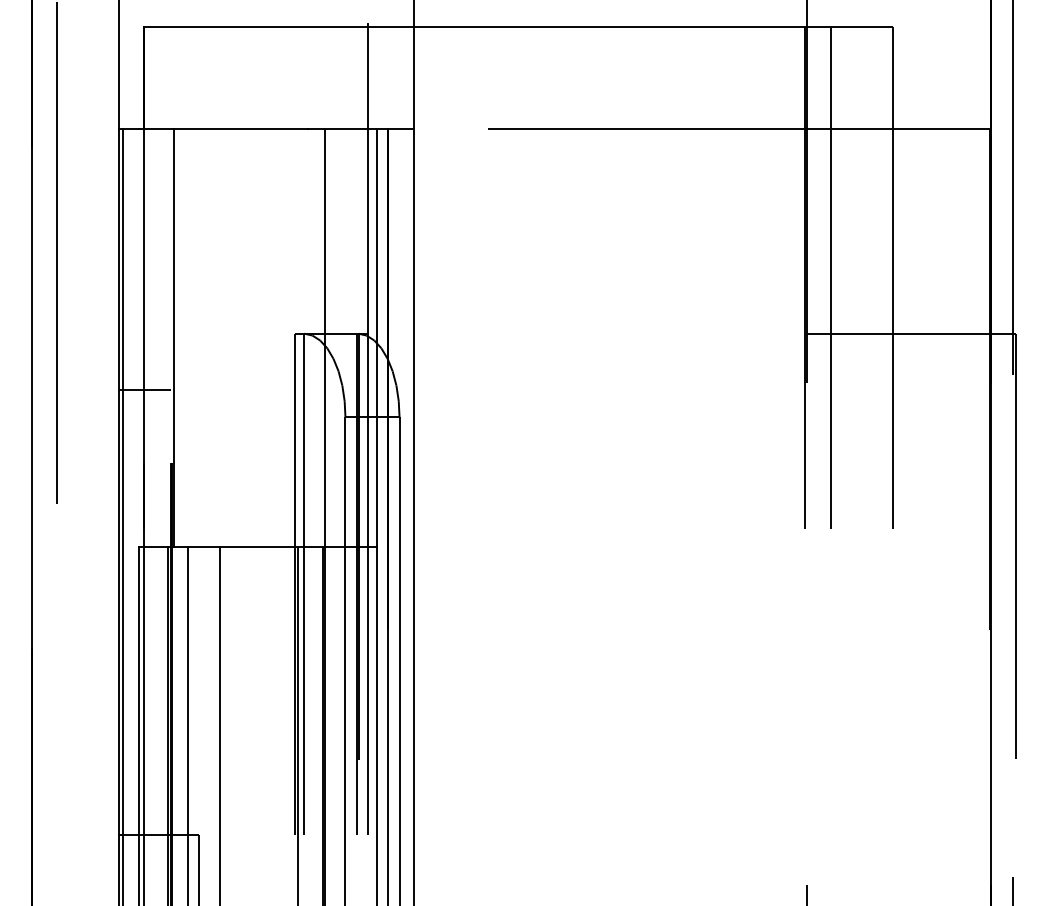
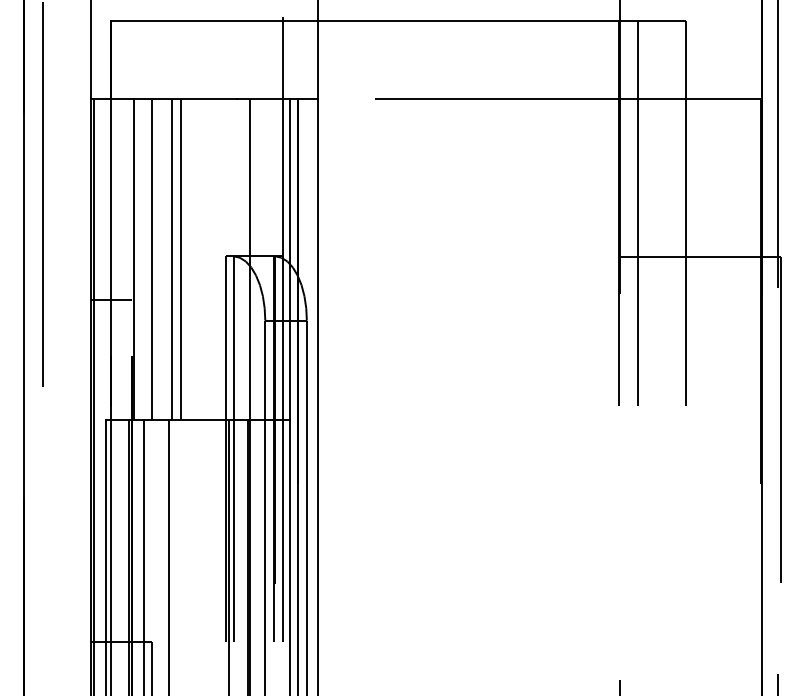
line: (198, 337) -> (152, 259), added
line: (223, 337) -> (171, 259), added
line: (235, 337) -> (180, 259), added

